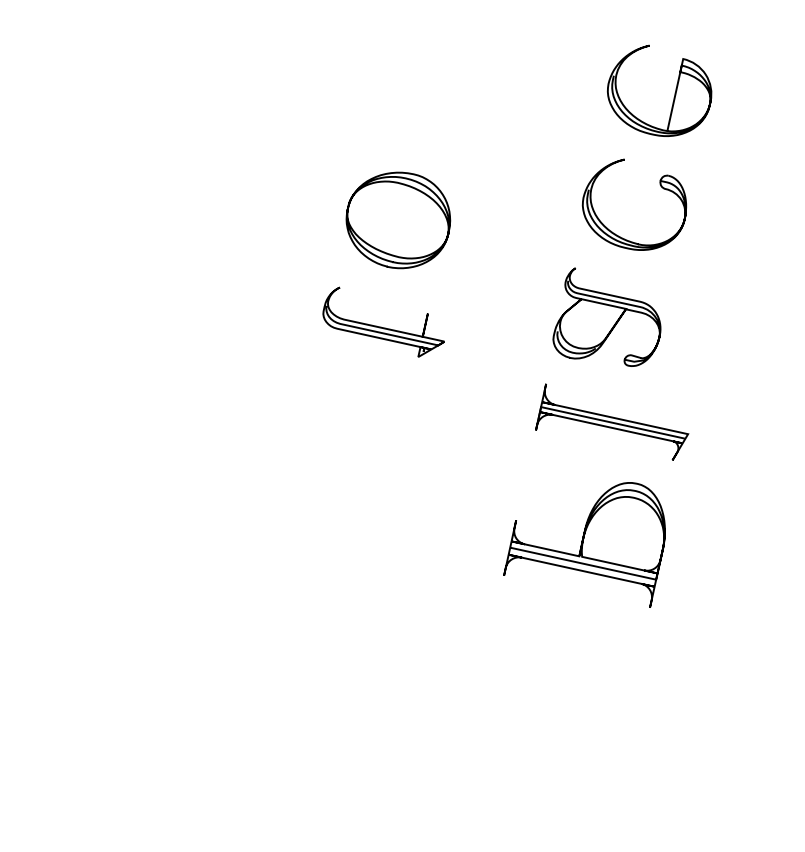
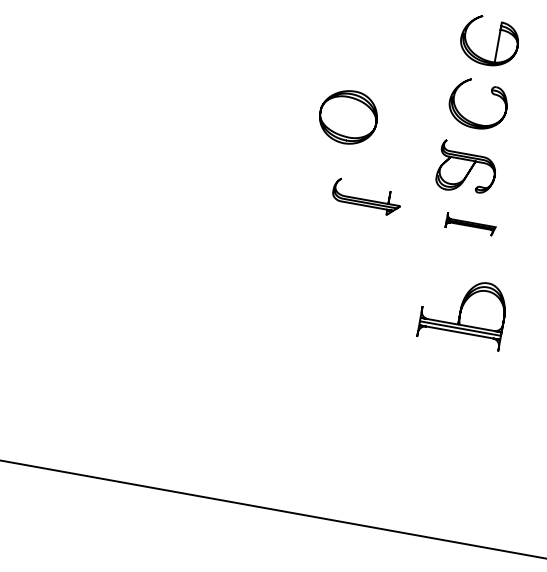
curve: (379, 325) -> (364, 198), moved
part: (612, 423) -> (470, 224), size x0.6
curve: (584, 541) -> (460, 316), moved

